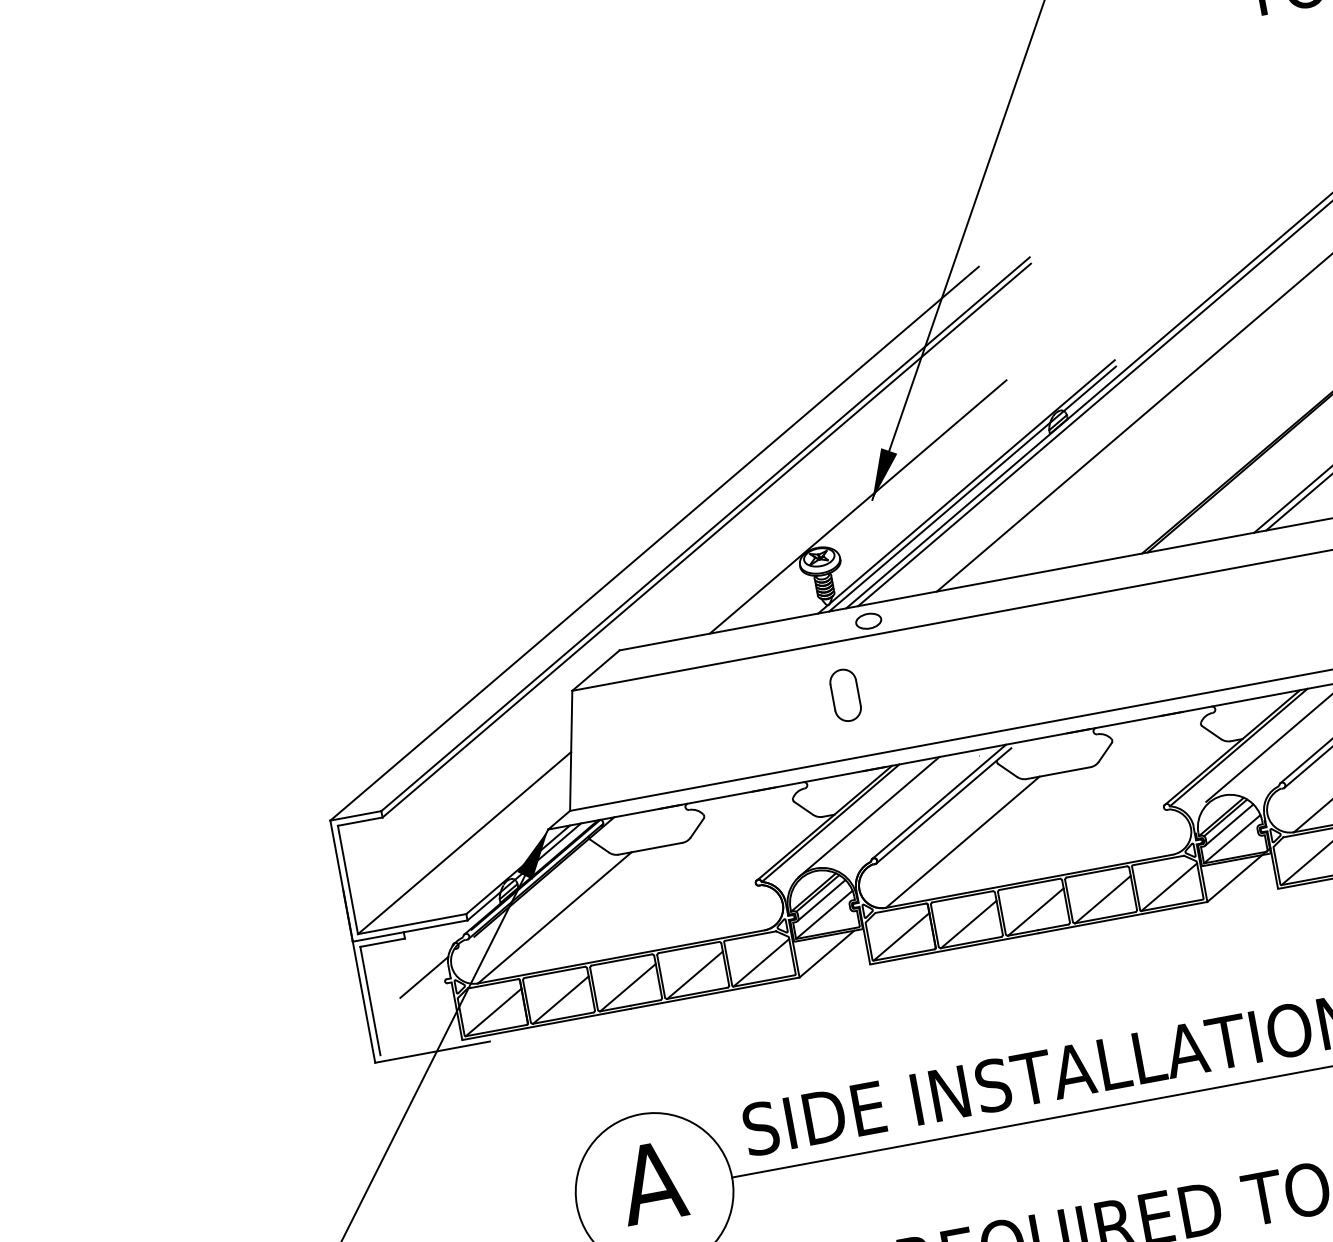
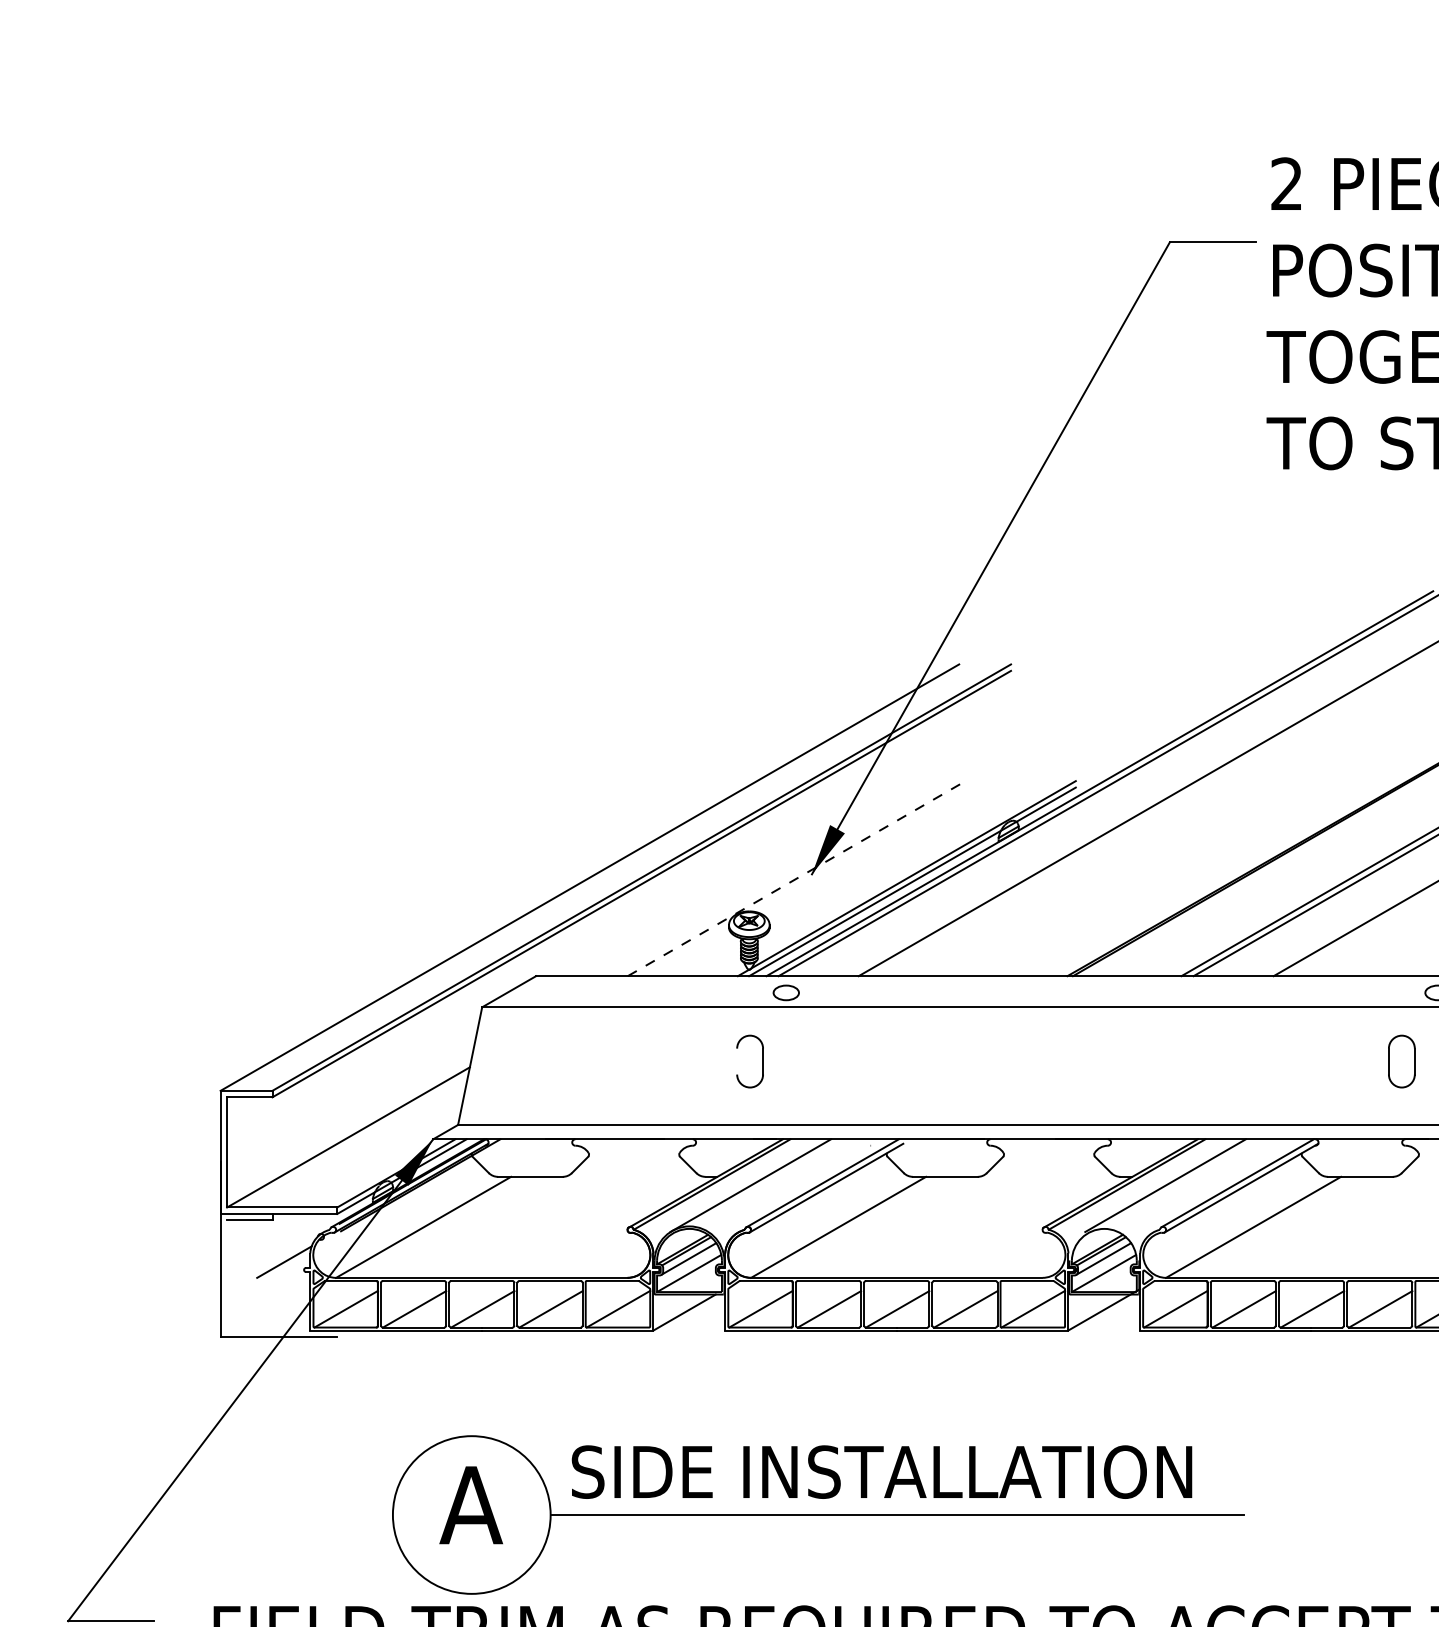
line: (858, 506) -> (797, 878), solid -> dashed
line: (833, 697) -> (737, 1061), removed
line: (370, 1000) -> (227, 1275), removed

